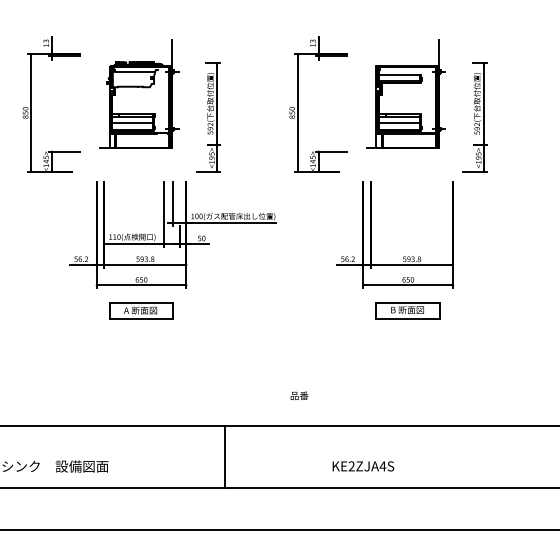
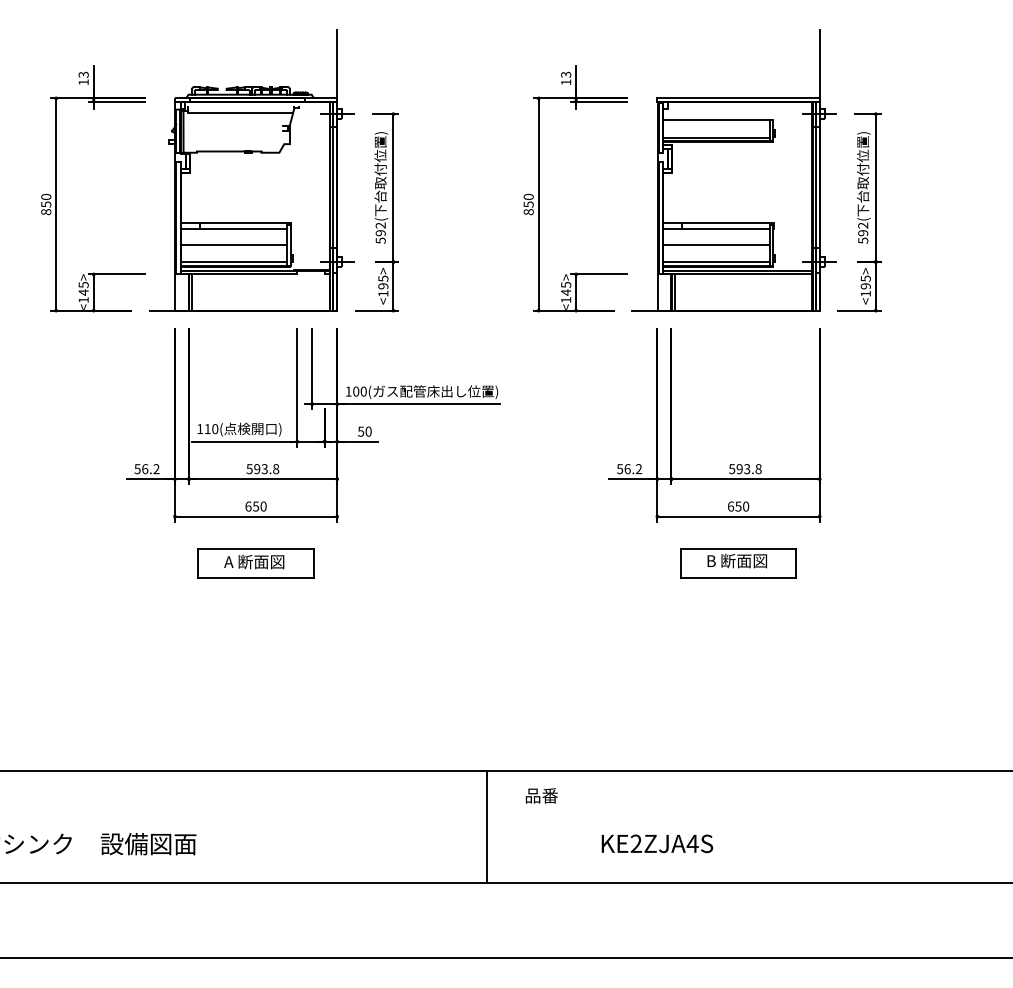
part: (139, 93) -> (252, 169), size x1.43
part: (405, 93) -> (733, 169), size x1.43
text: (299, 395) -> (541, 795), moved
line: (225, 457) -> (487, 827), moved

